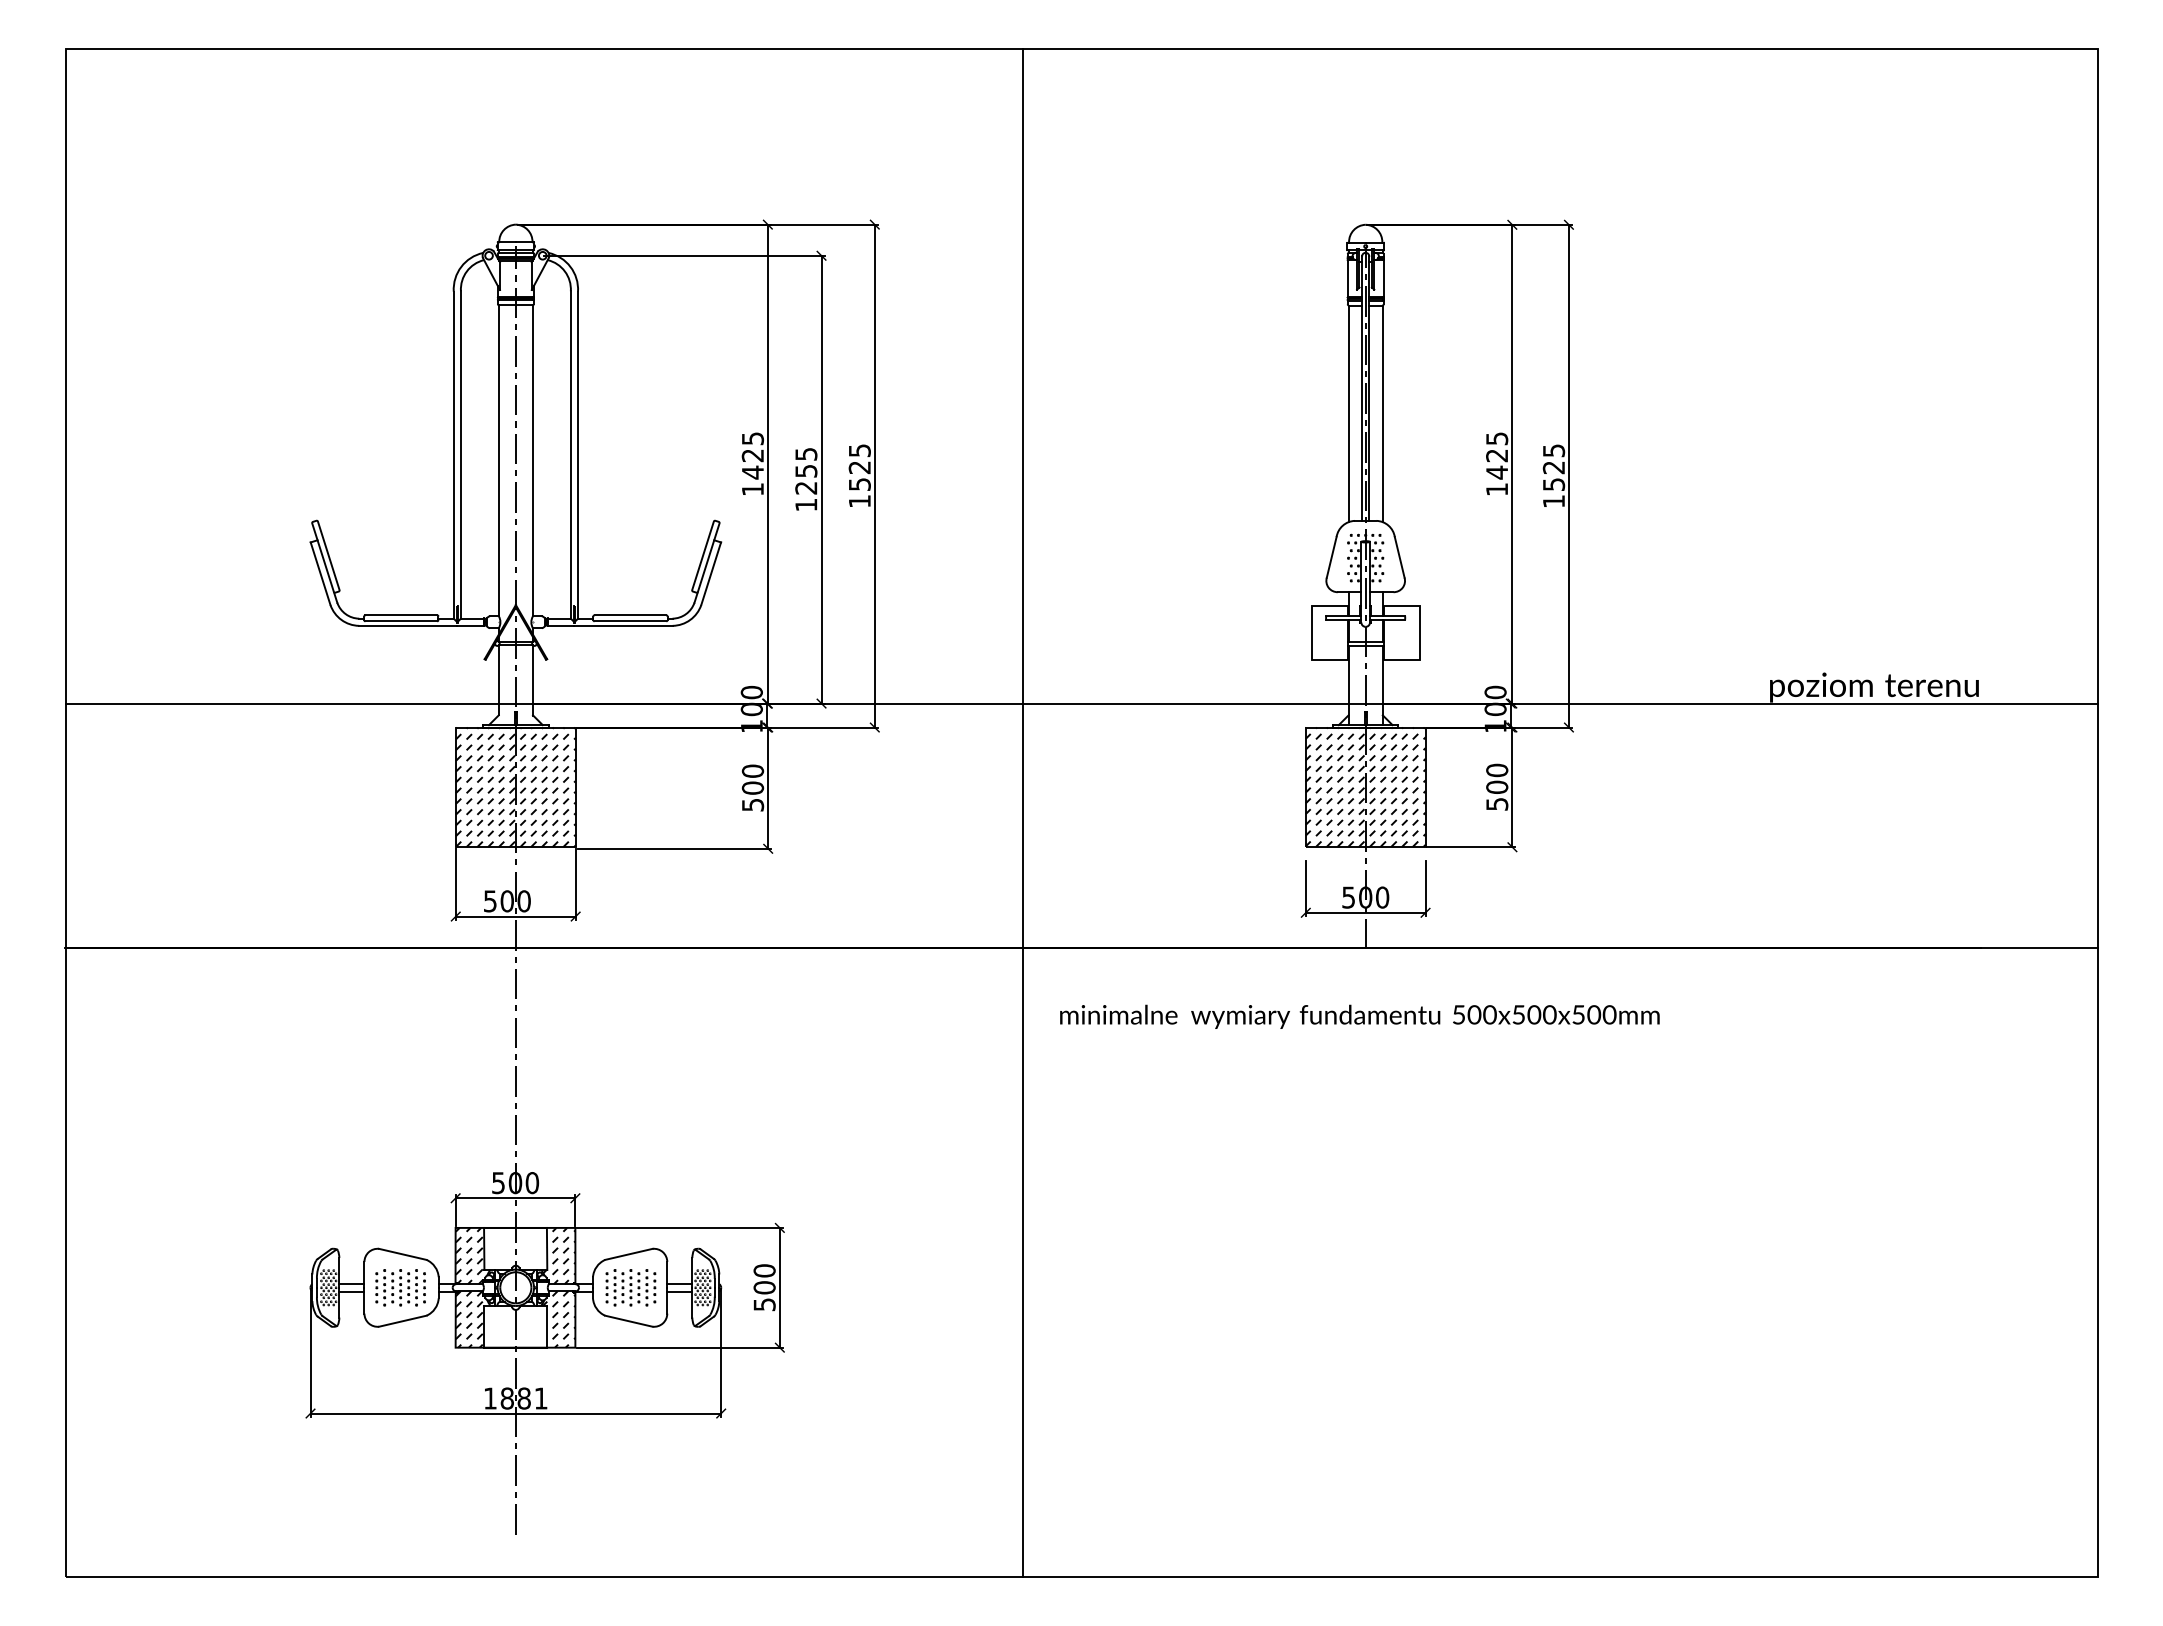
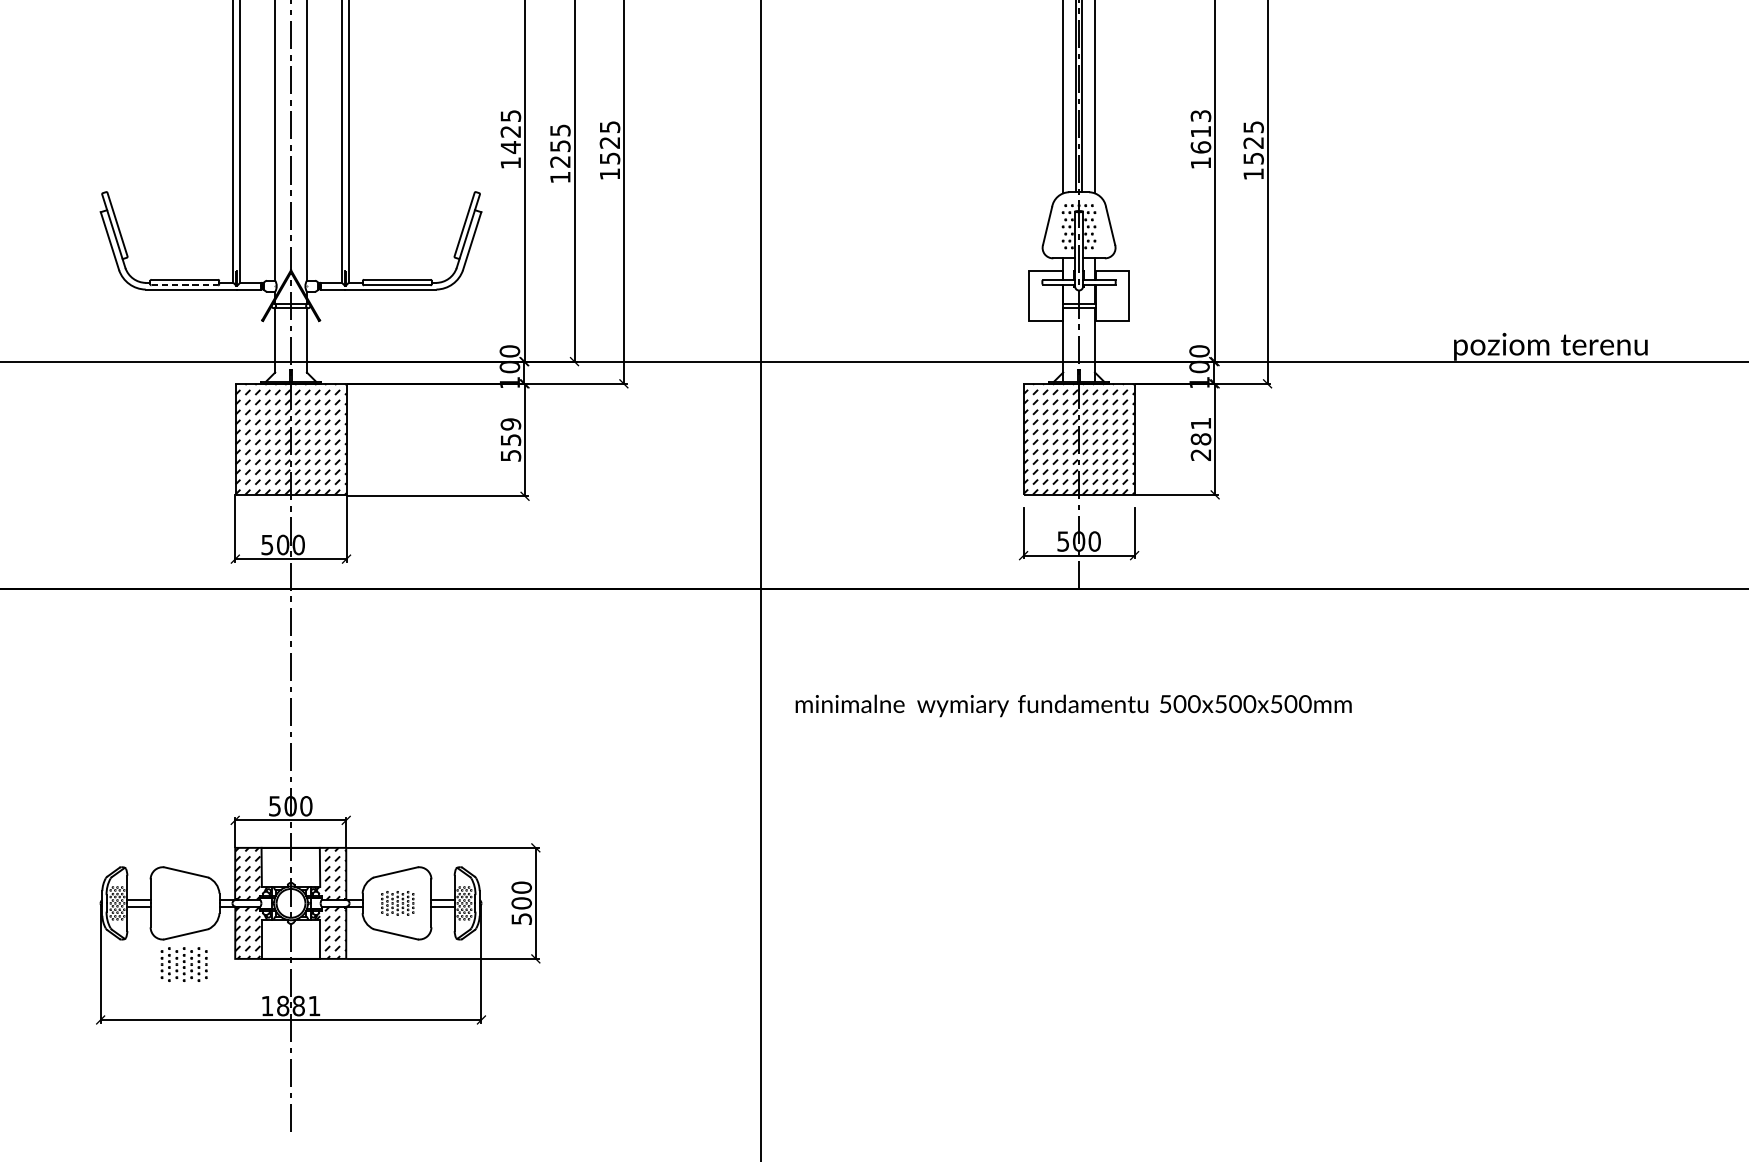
text: (1497, 455) -> (1201, 131), 1425 -> 1613
line: (401, 621) -> (184, 285), solid -> dashed
text: (752, 779) -> (510, 432), 500 -> 559
text: (1497, 786) -> (1201, 438), 500 -> 281
text: (1359, 1016) -> (1073, 705), moved
part: (400, 1287) -> (184, 964), moved
part: (630, 1287) -> (397, 903), size x0.7

